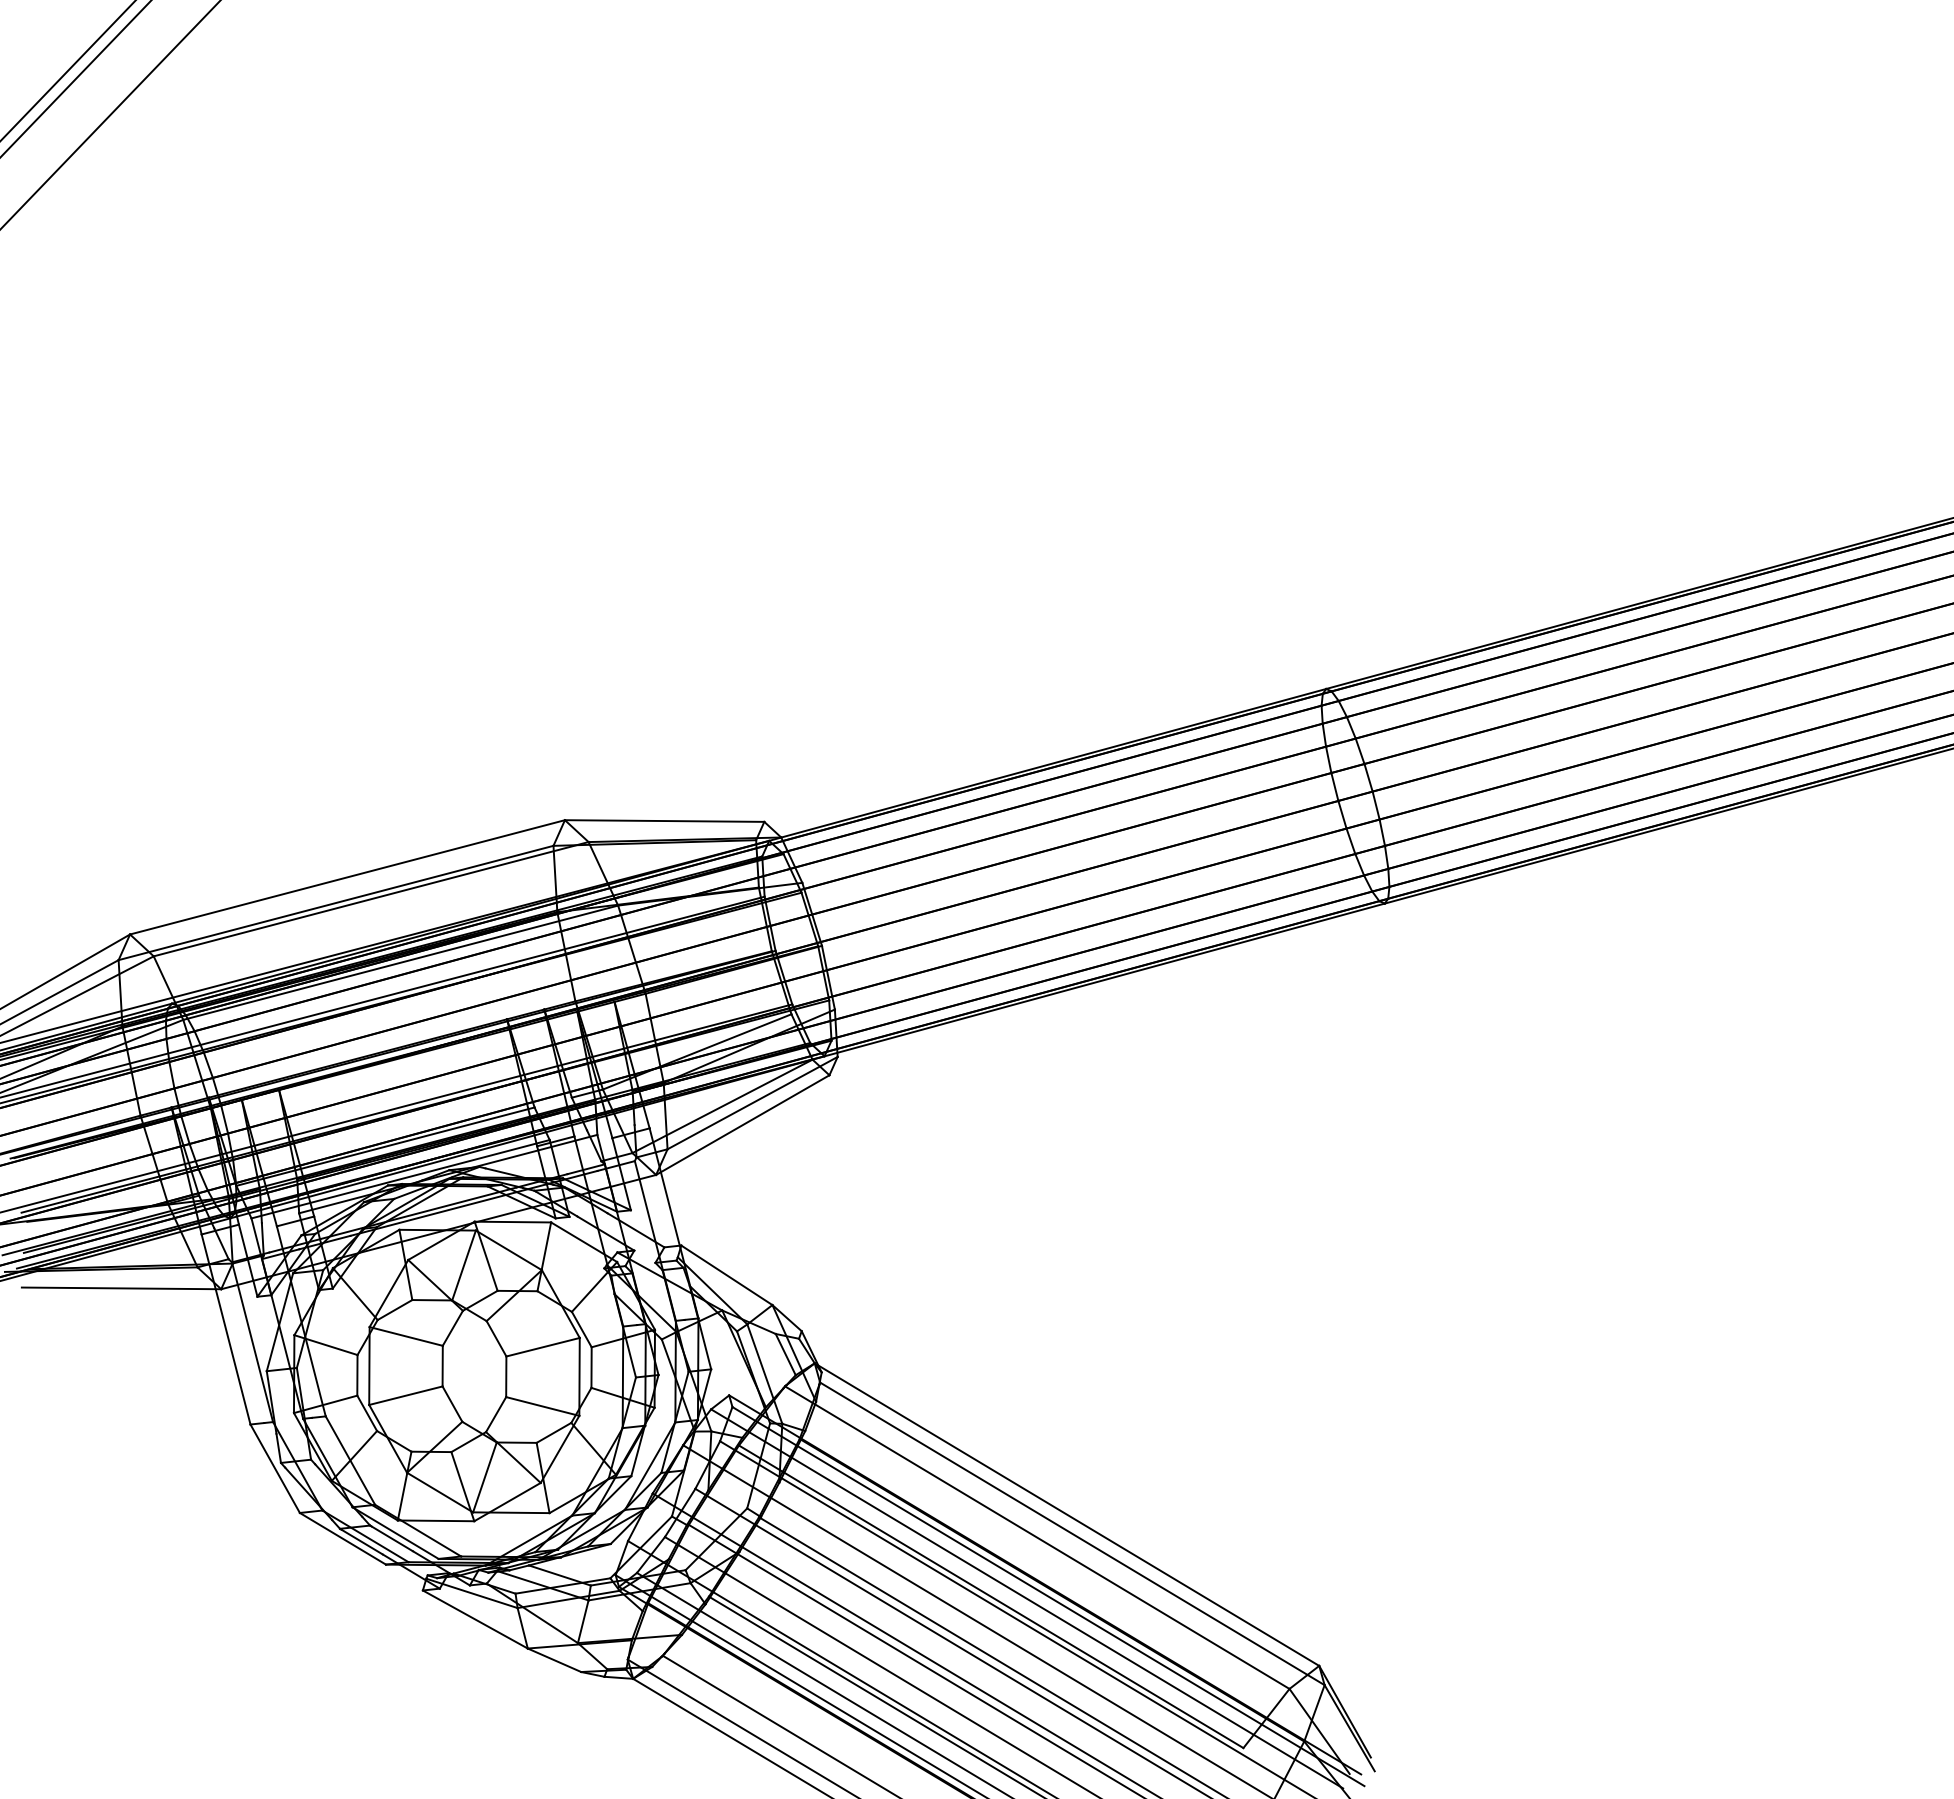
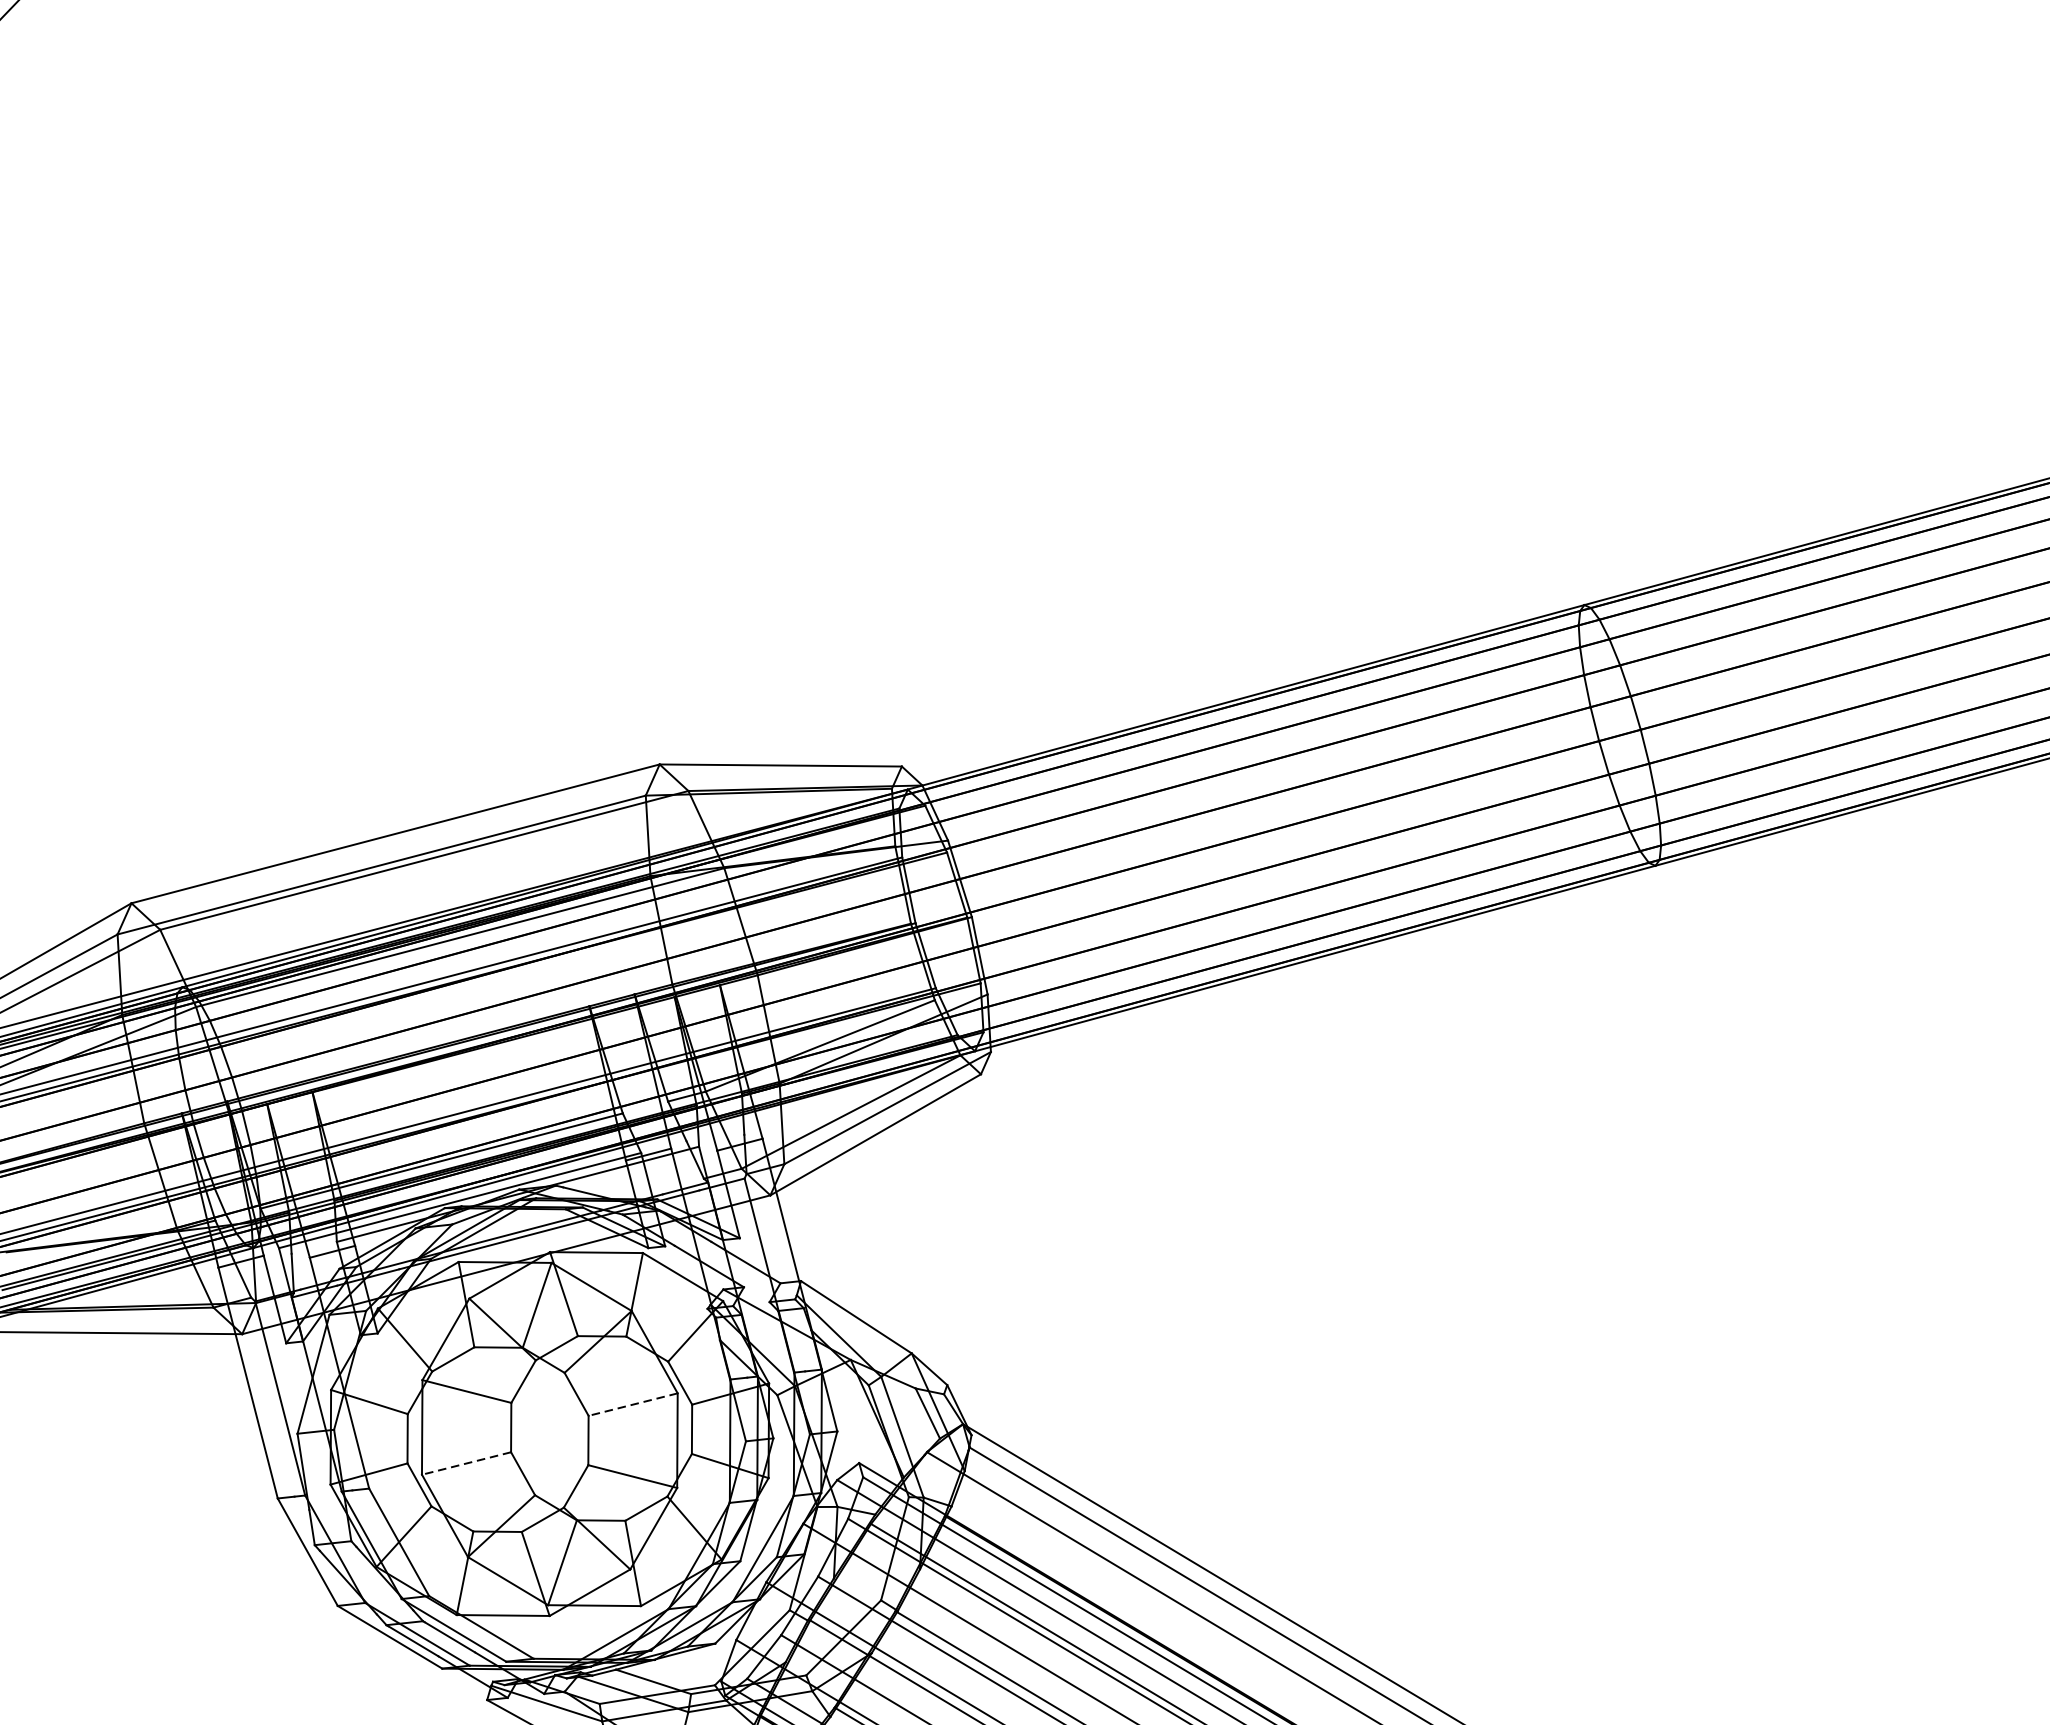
line: (543, 1347) -> (633, 1404), solid -> dashed
line: (405, 1395) -> (466, 1463), solid -> dashed

